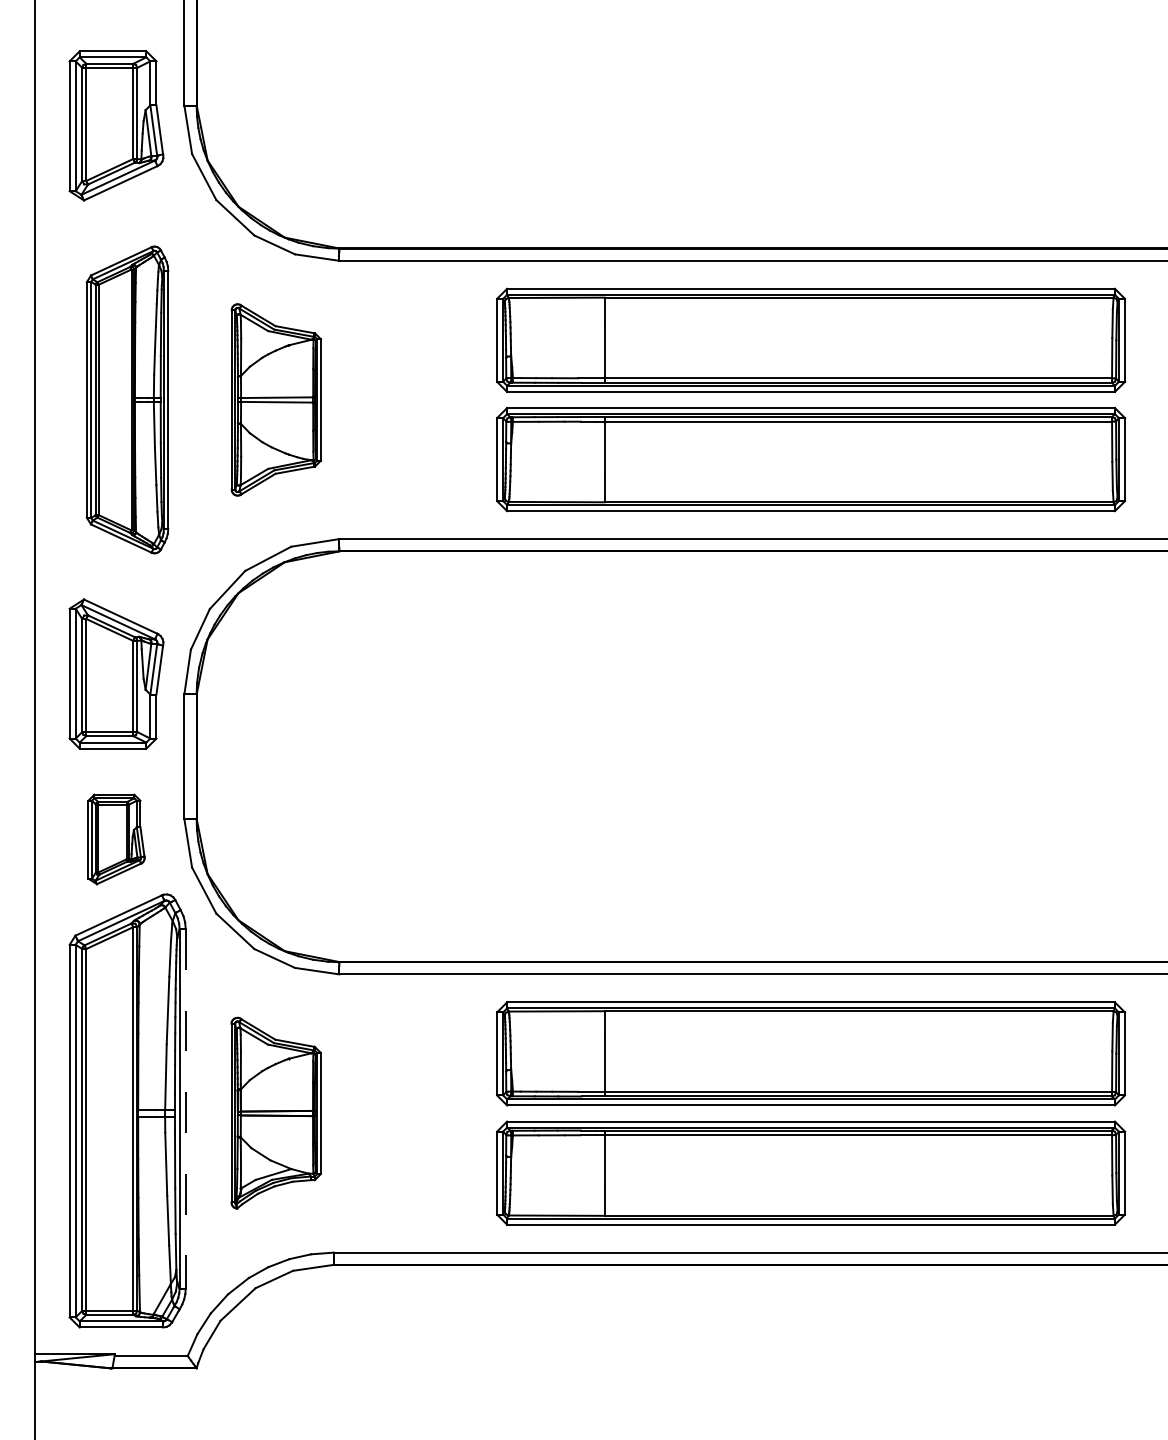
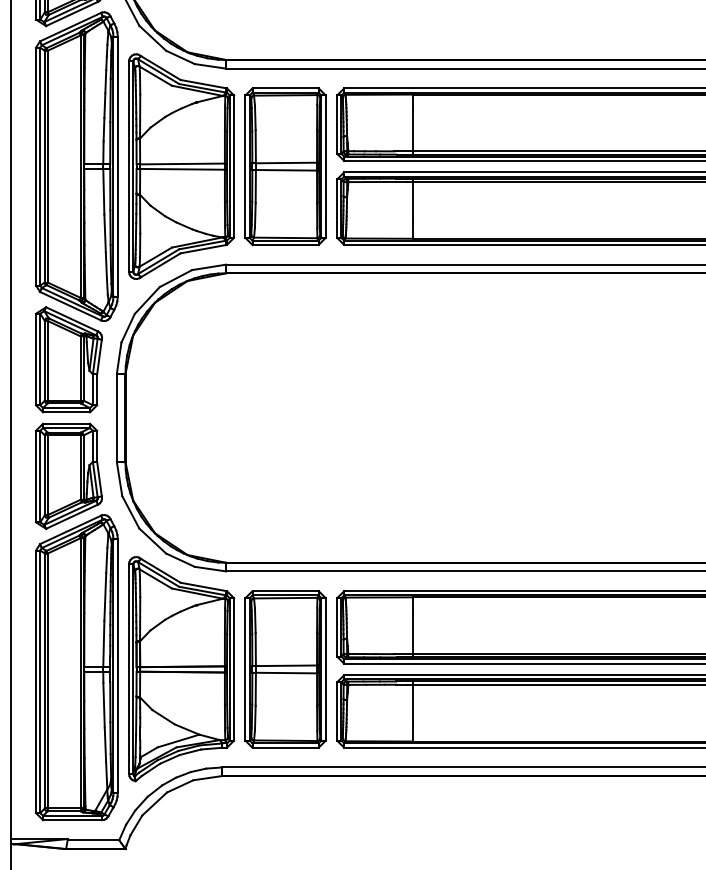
part: (127, 399) -> (76, 166), size x1.43
part: (276, 399) -> (181, 166), size x1.67
part: (423, 399) -> (285, 166), added
part: (116, 839) -> (69, 476), size x1.67
line: (185, 1108) -> (117, 665), dashed -> solid
part: (275, 1113) -> (181, 669), size x1.67
part: (423, 1113) -> (285, 669), added

